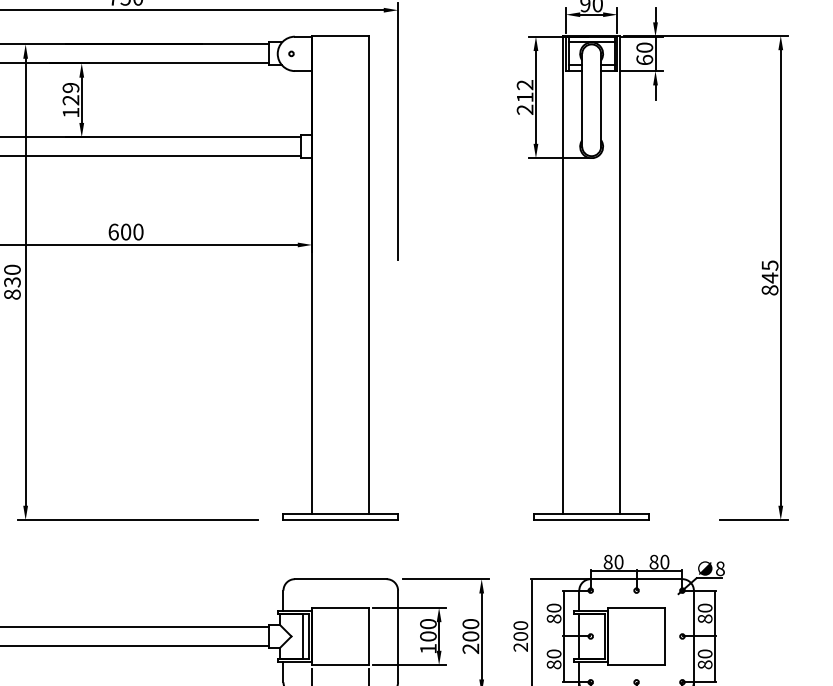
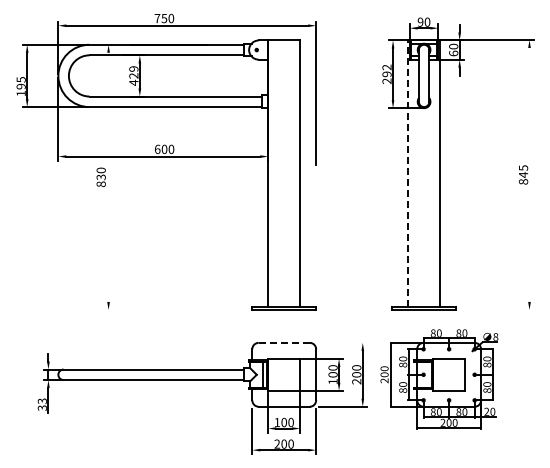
text: (524, 97) -> (386, 74), 212 -> 292
text: (70, 112) -> (133, 82), 129 -> 429
line: (563, 273) -> (408, 172), solid -> dashed
line: (780, 277) -> (529, 174), removed
line: (25, 280) -> (108, 176), removed
line: (136, 519) -> (170, 309), removed
line: (753, 519) -> (514, 309), removed
line: (341, 578) -> (284, 342), solid -> dashed
line: (445, 578) -> (342, 342), removed

